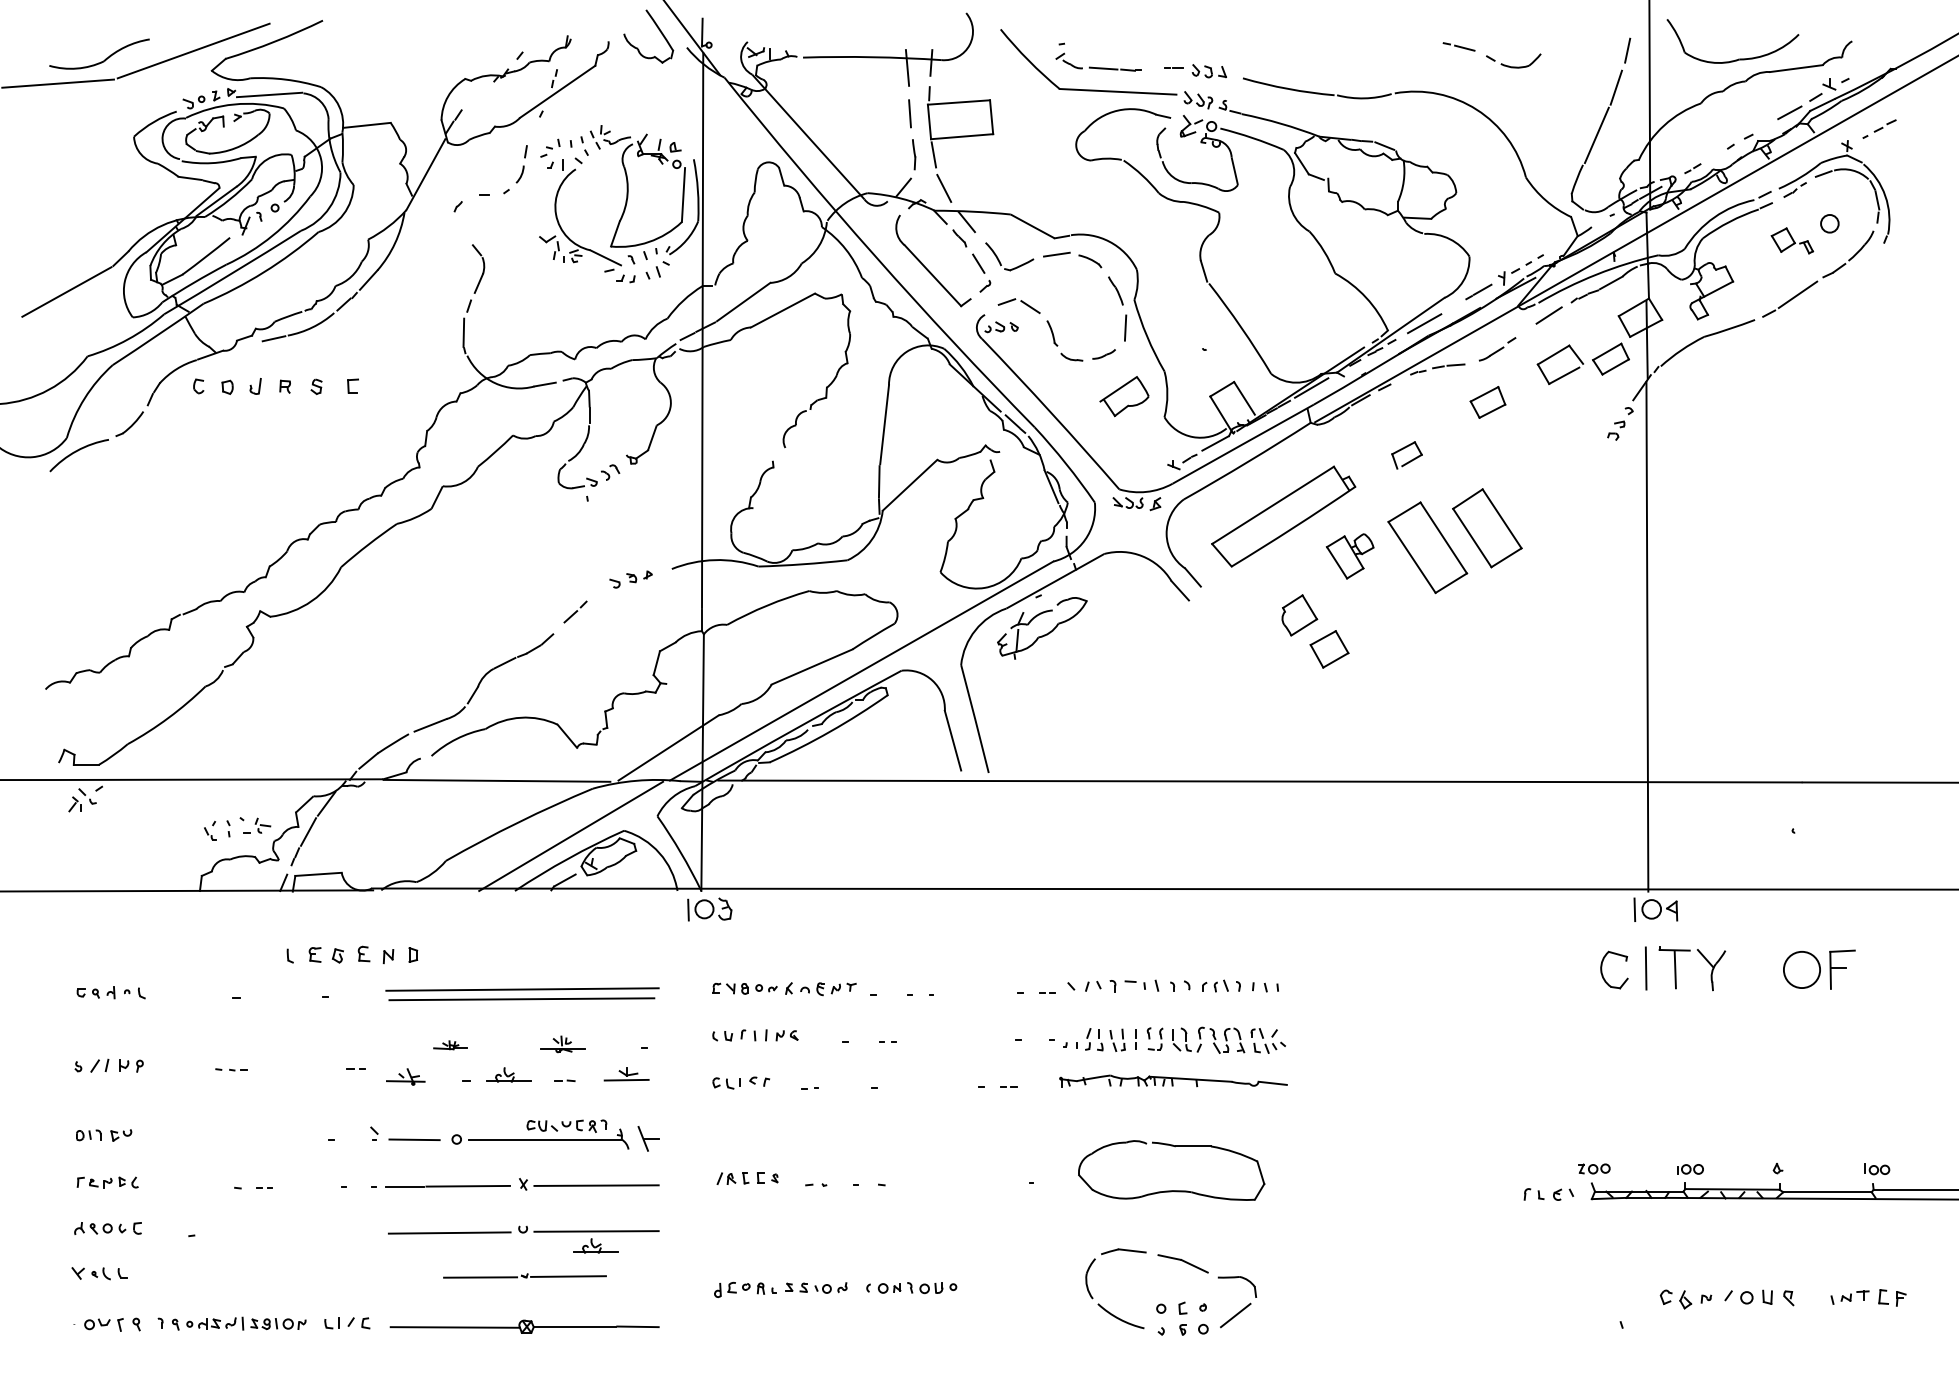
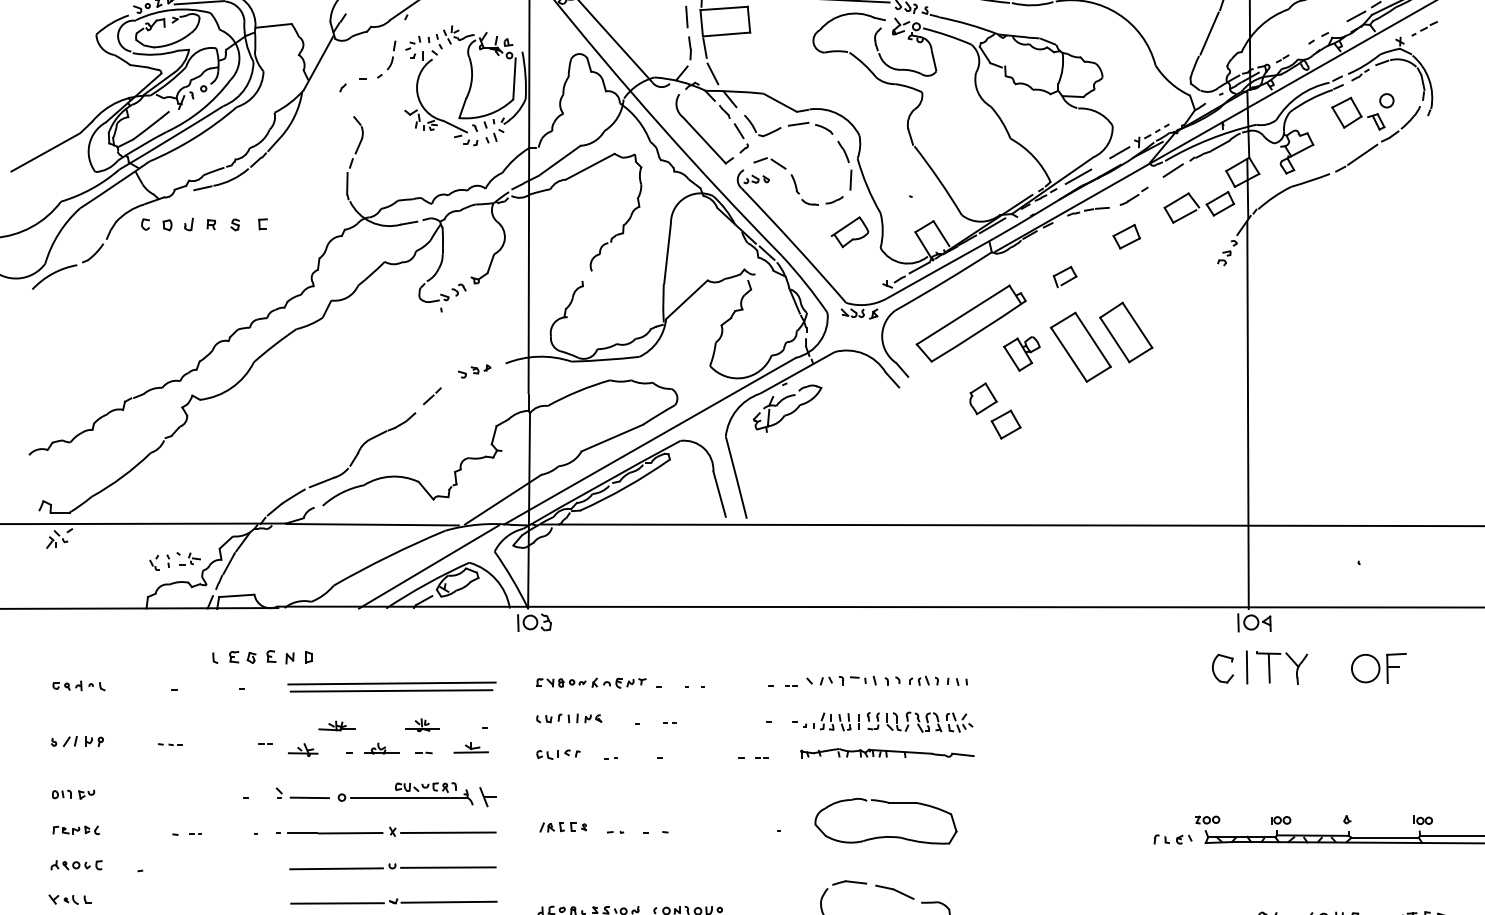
part: (1792, 240) -> (1358, 113), size x1.67
part: (450, 1044) -> (337, 725), size x1.43
part: (595, 1245) -> (447, 878), removed
part: (524, 1275) -> (393, 901), size x1.67

